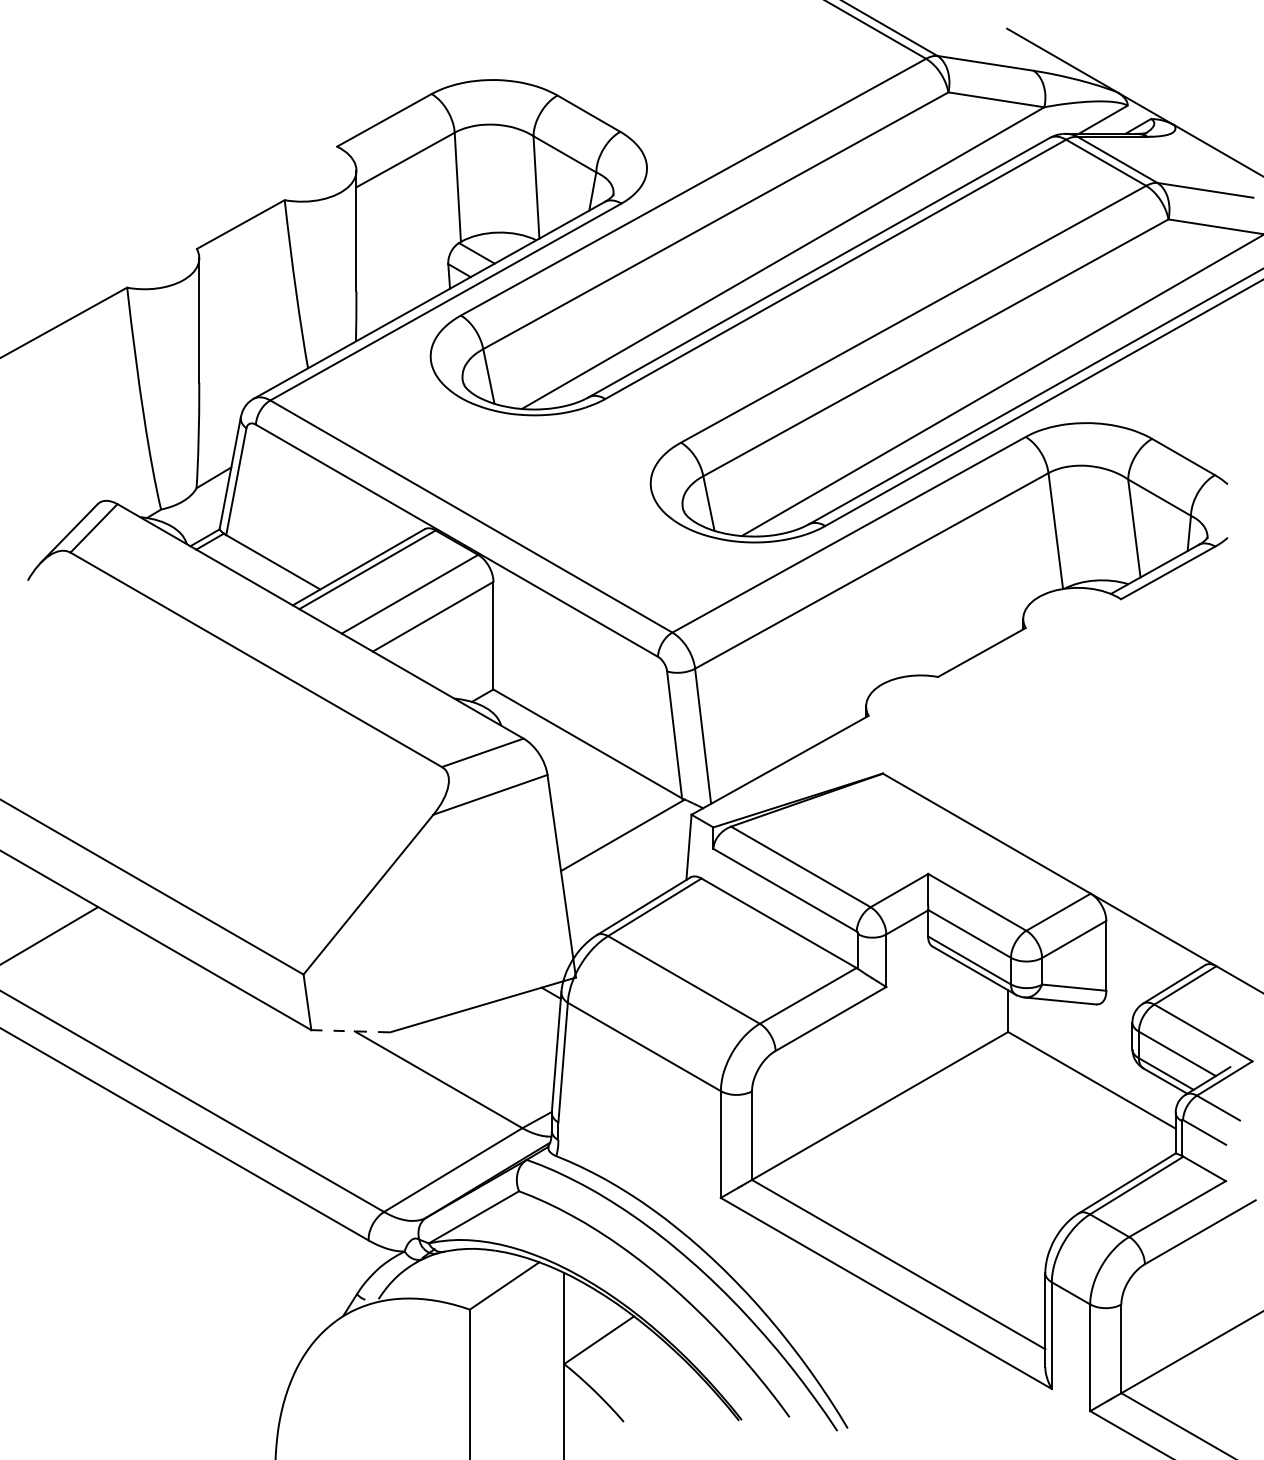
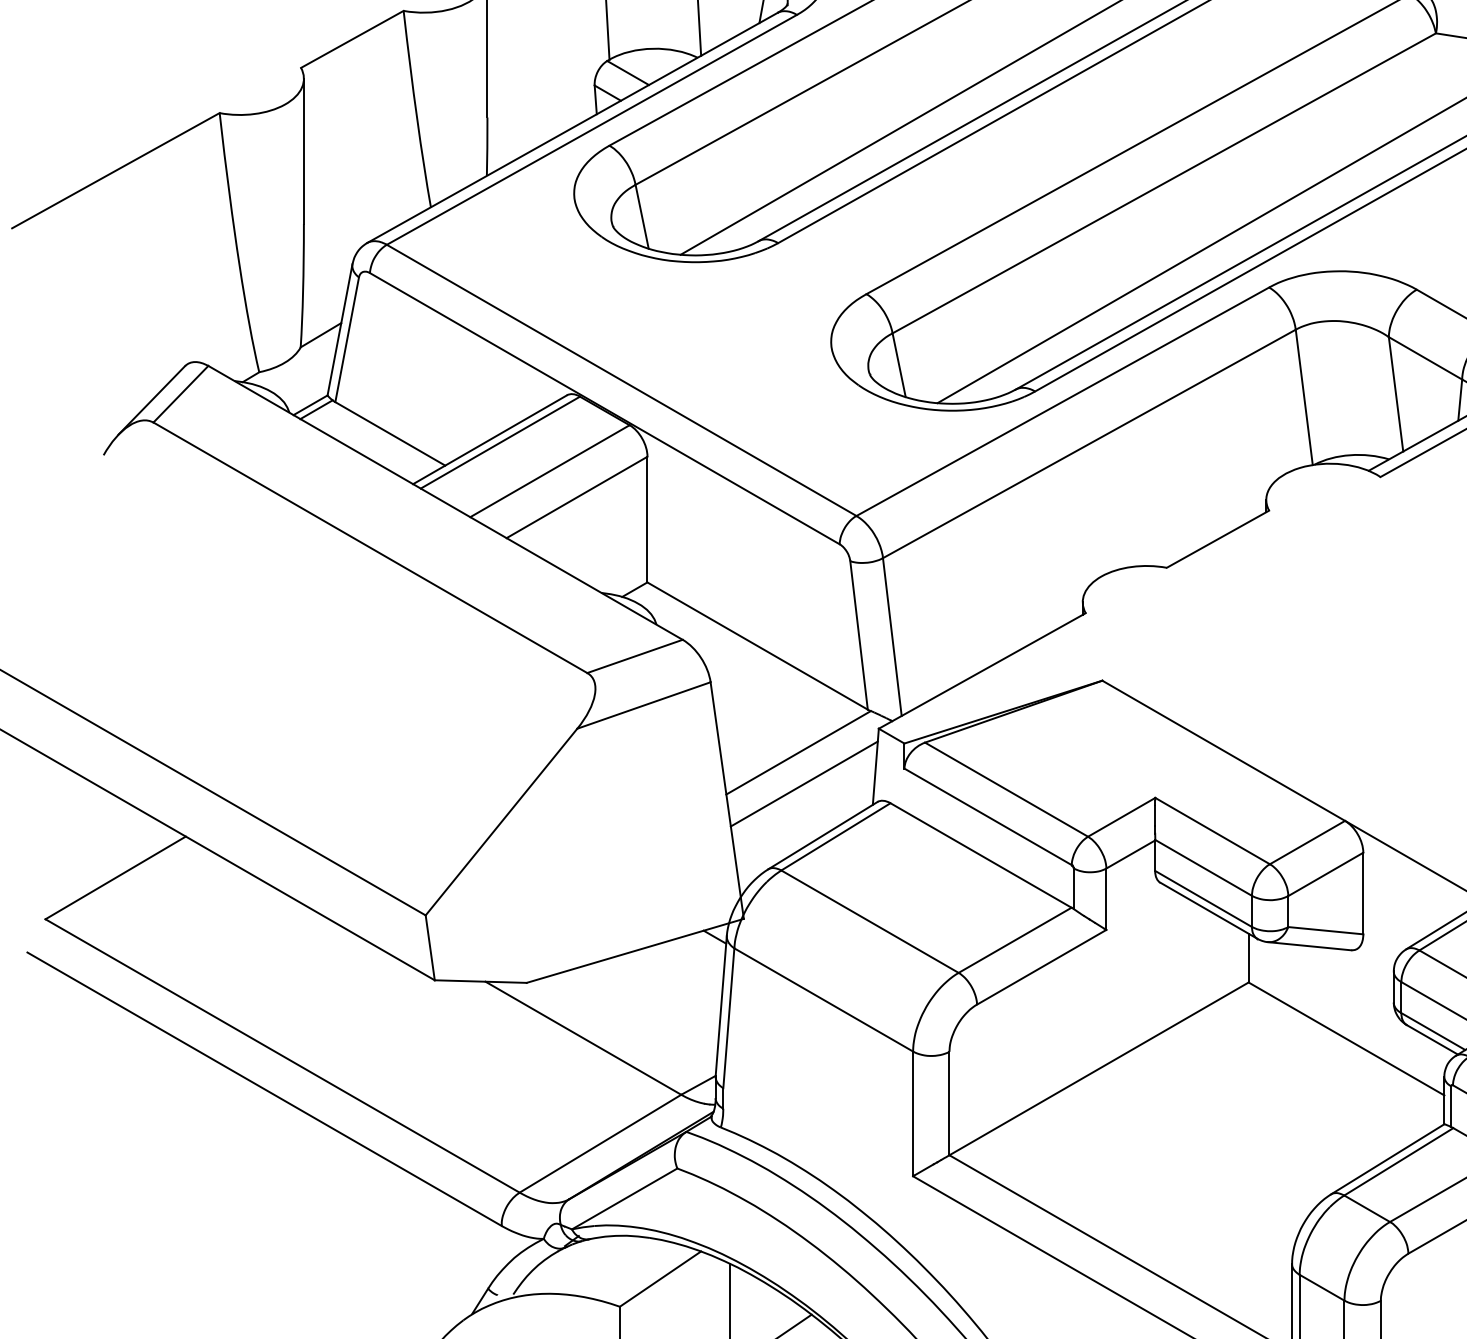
line: (627, 861) -> (804, 783), added
line: (351, 1031) -> (481, 981), dashed -> solid

